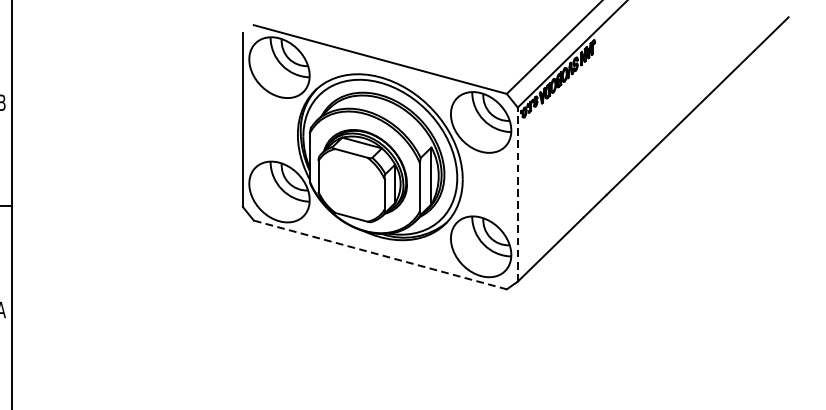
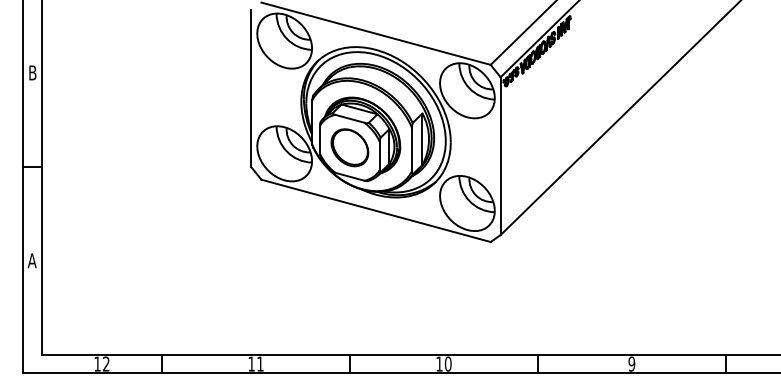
part: (351, 185) -> (349, 147), added
line: (517, 194) -> (500, 156), dashed -> solid
line: (380, 254) -> (376, 210), dashed -> solid

